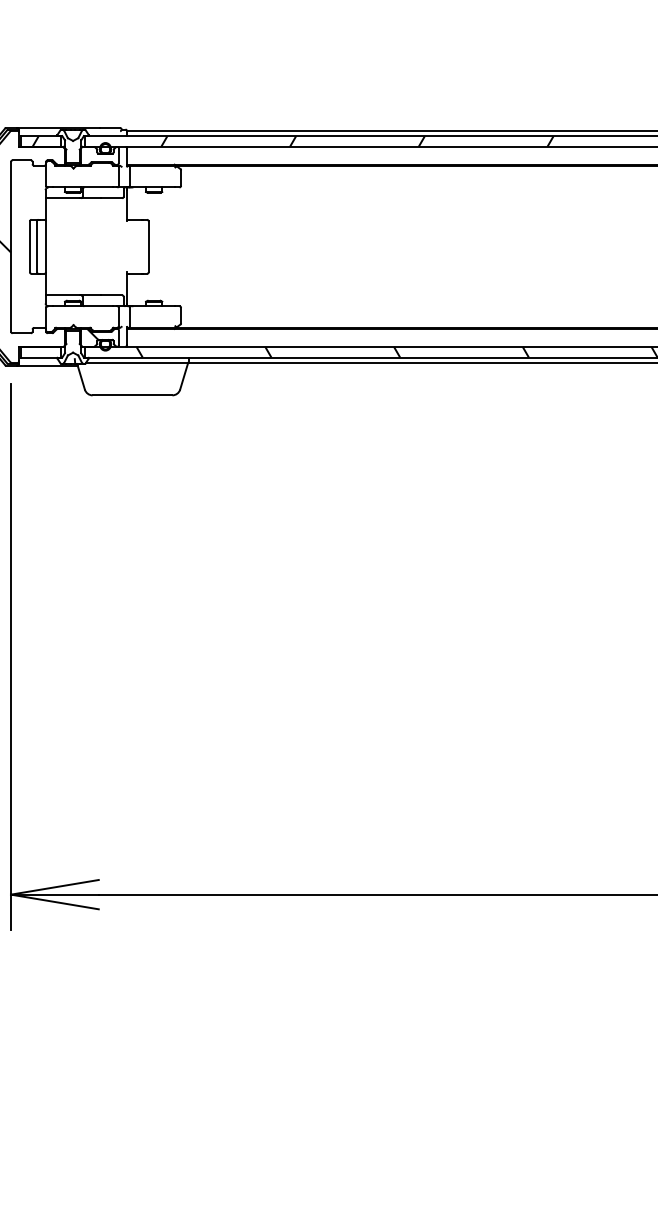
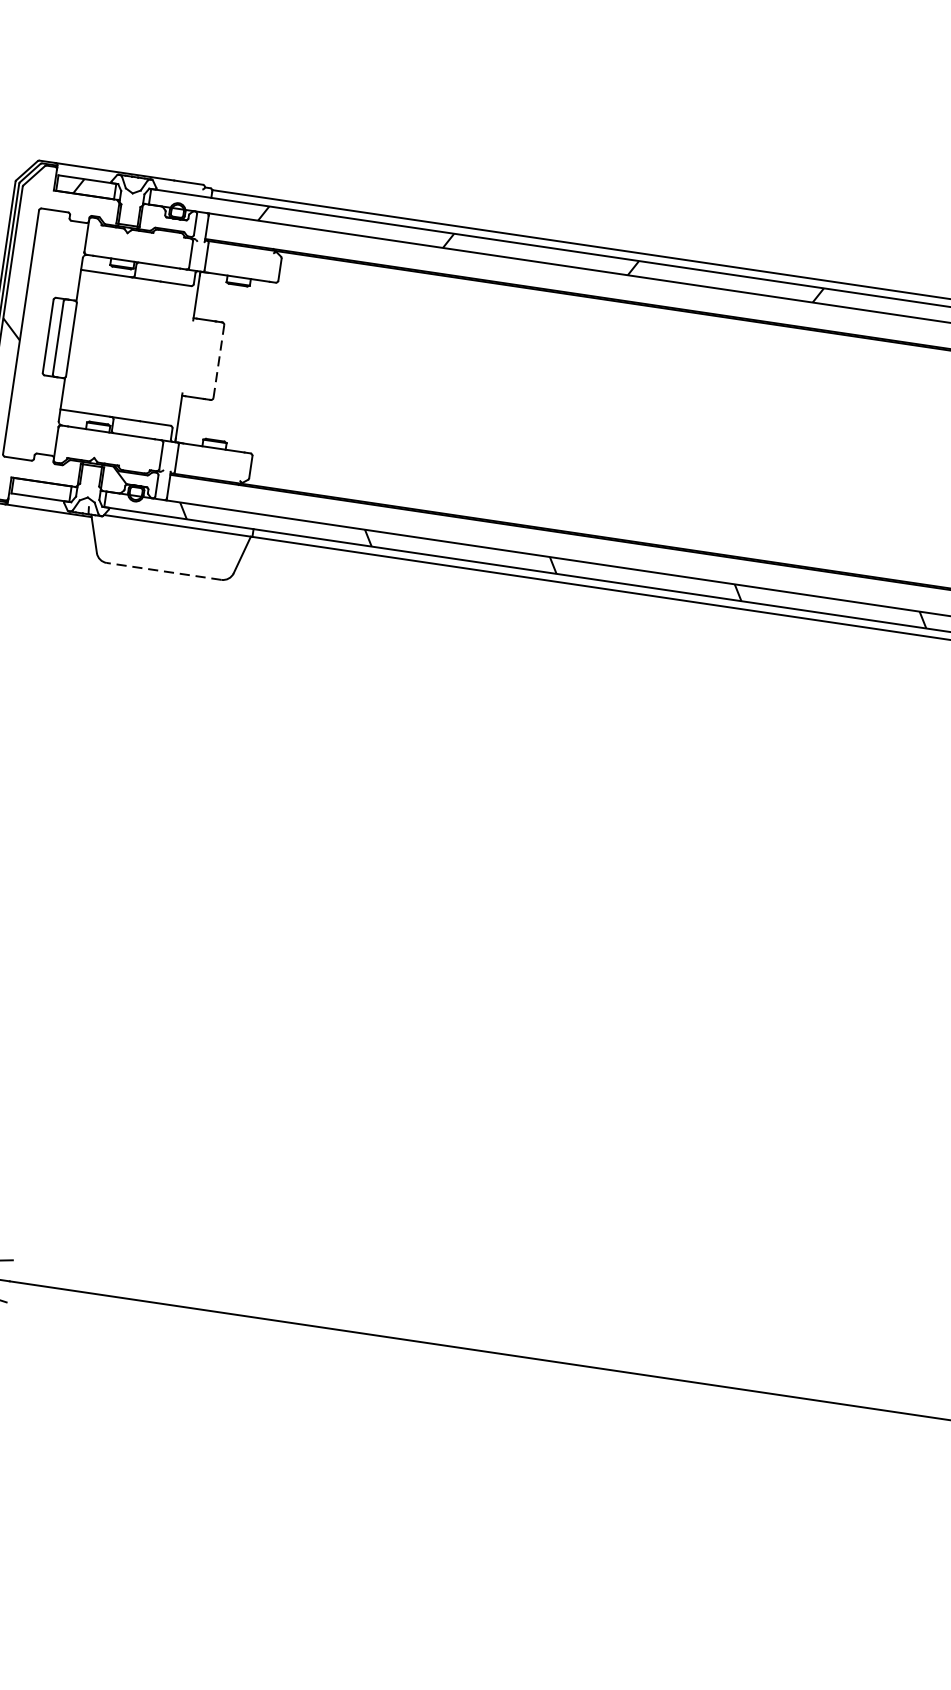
line: (148, 246) -> (218, 360), solid -> dashed
line: (132, 395) -> (164, 571), solid -> dashed

